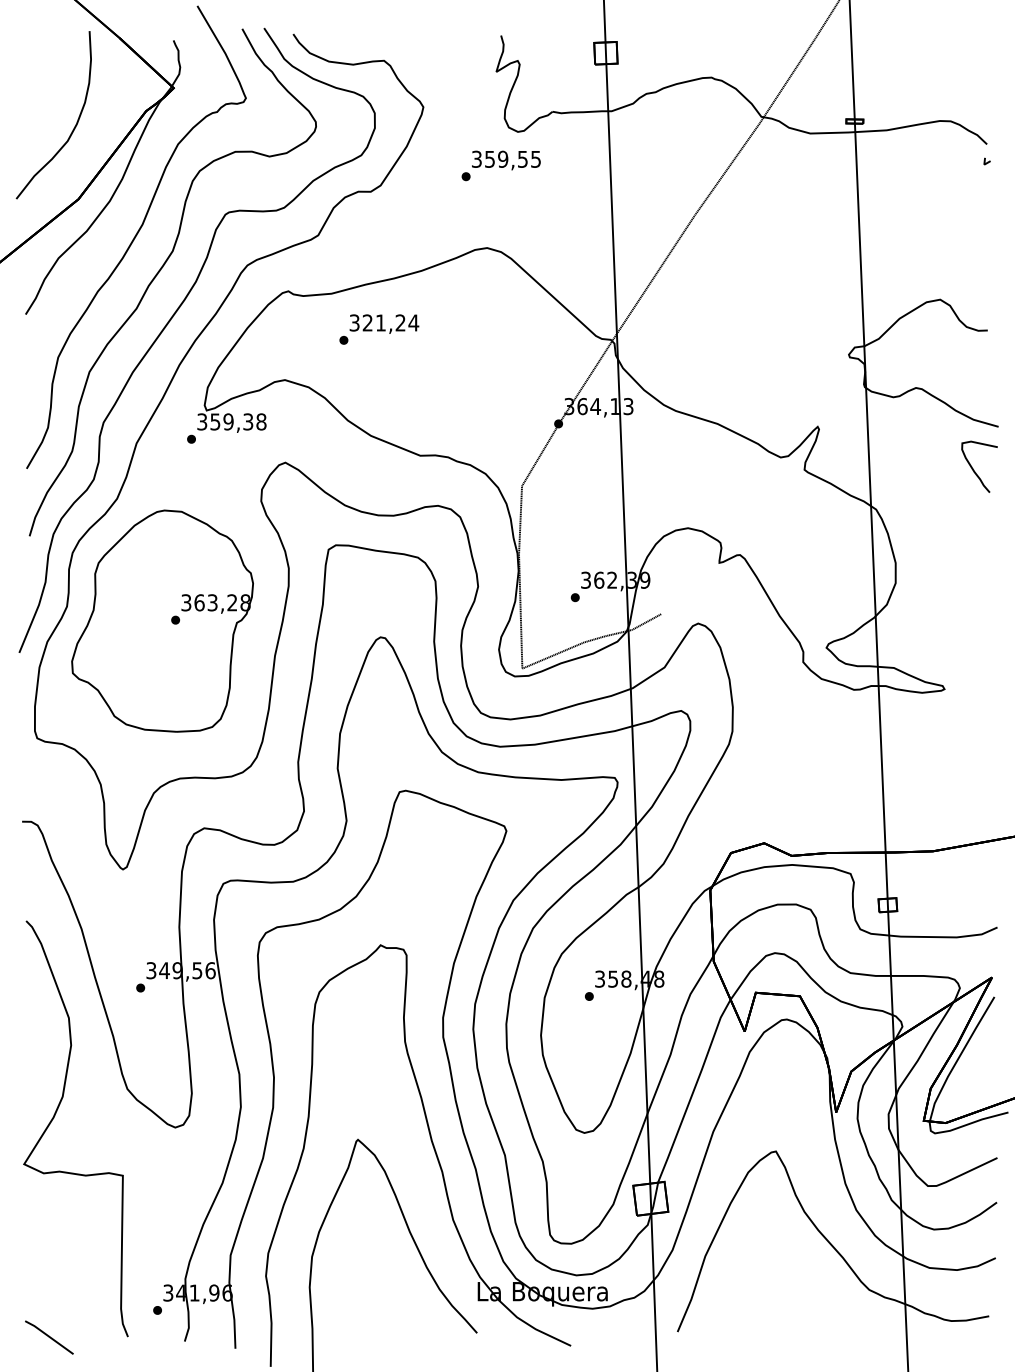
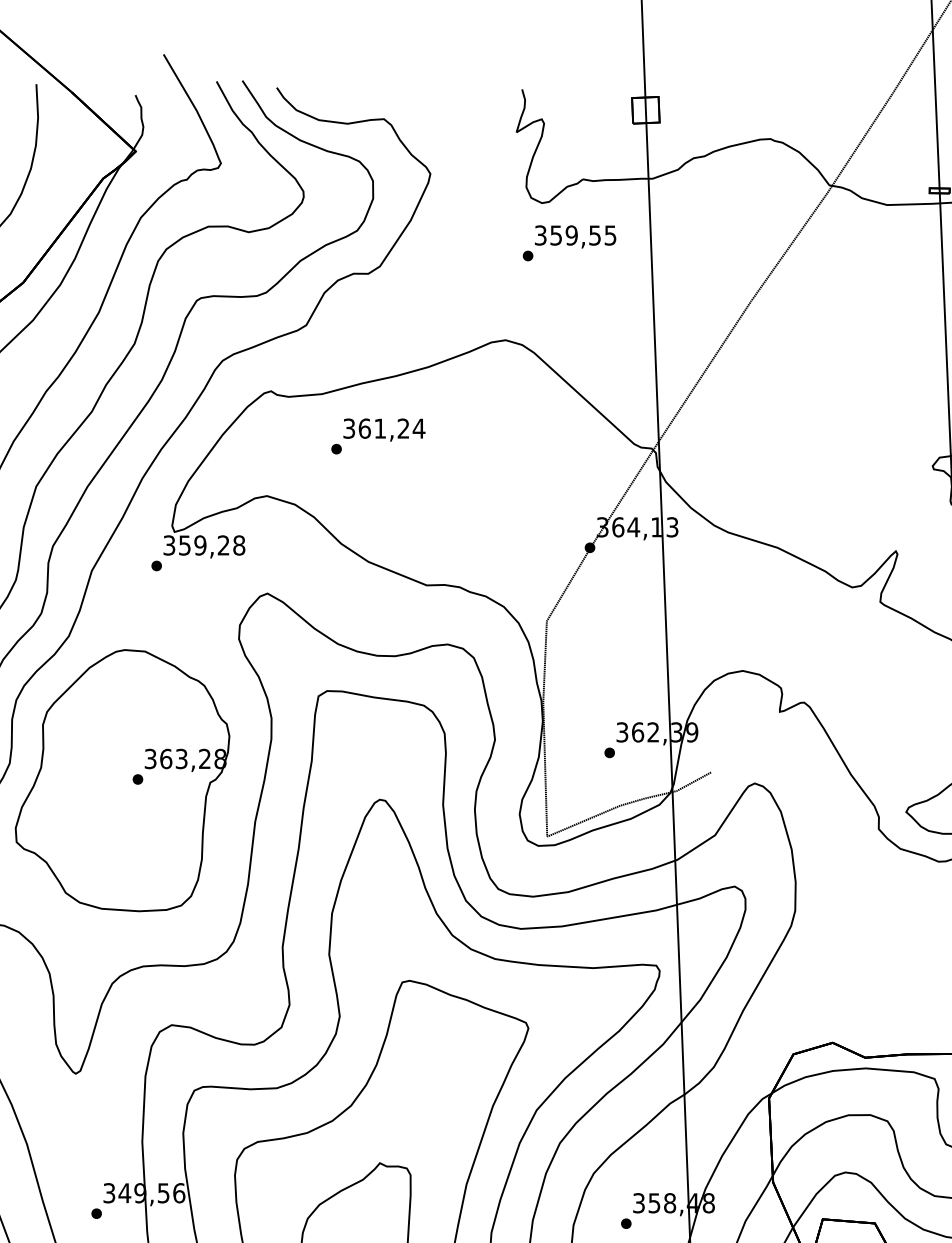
text: (500, 165) -> (568, 242), moved
text: (367, 322) -> (364, 428), 321,24 -> 361,24
text: (248, 421) -> (223, 544), 359,38 -> 359,28

